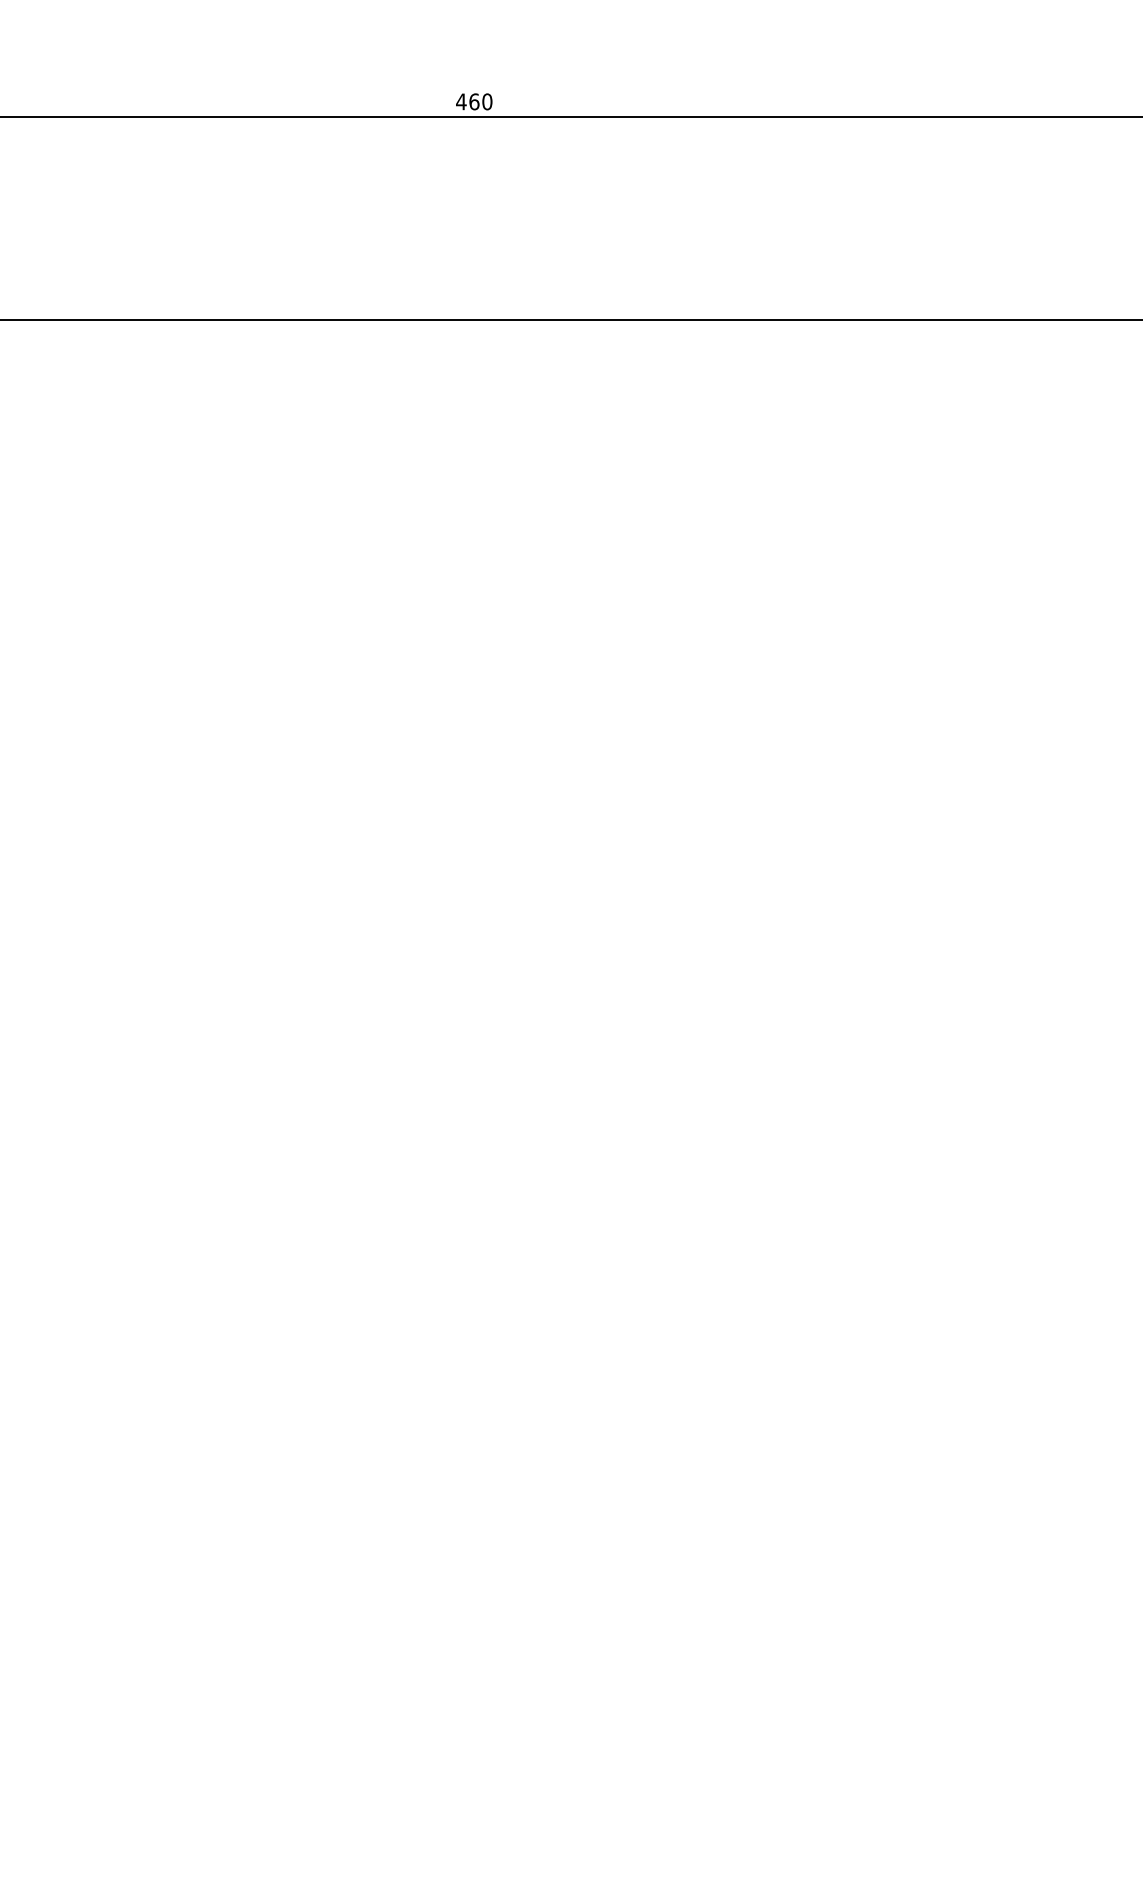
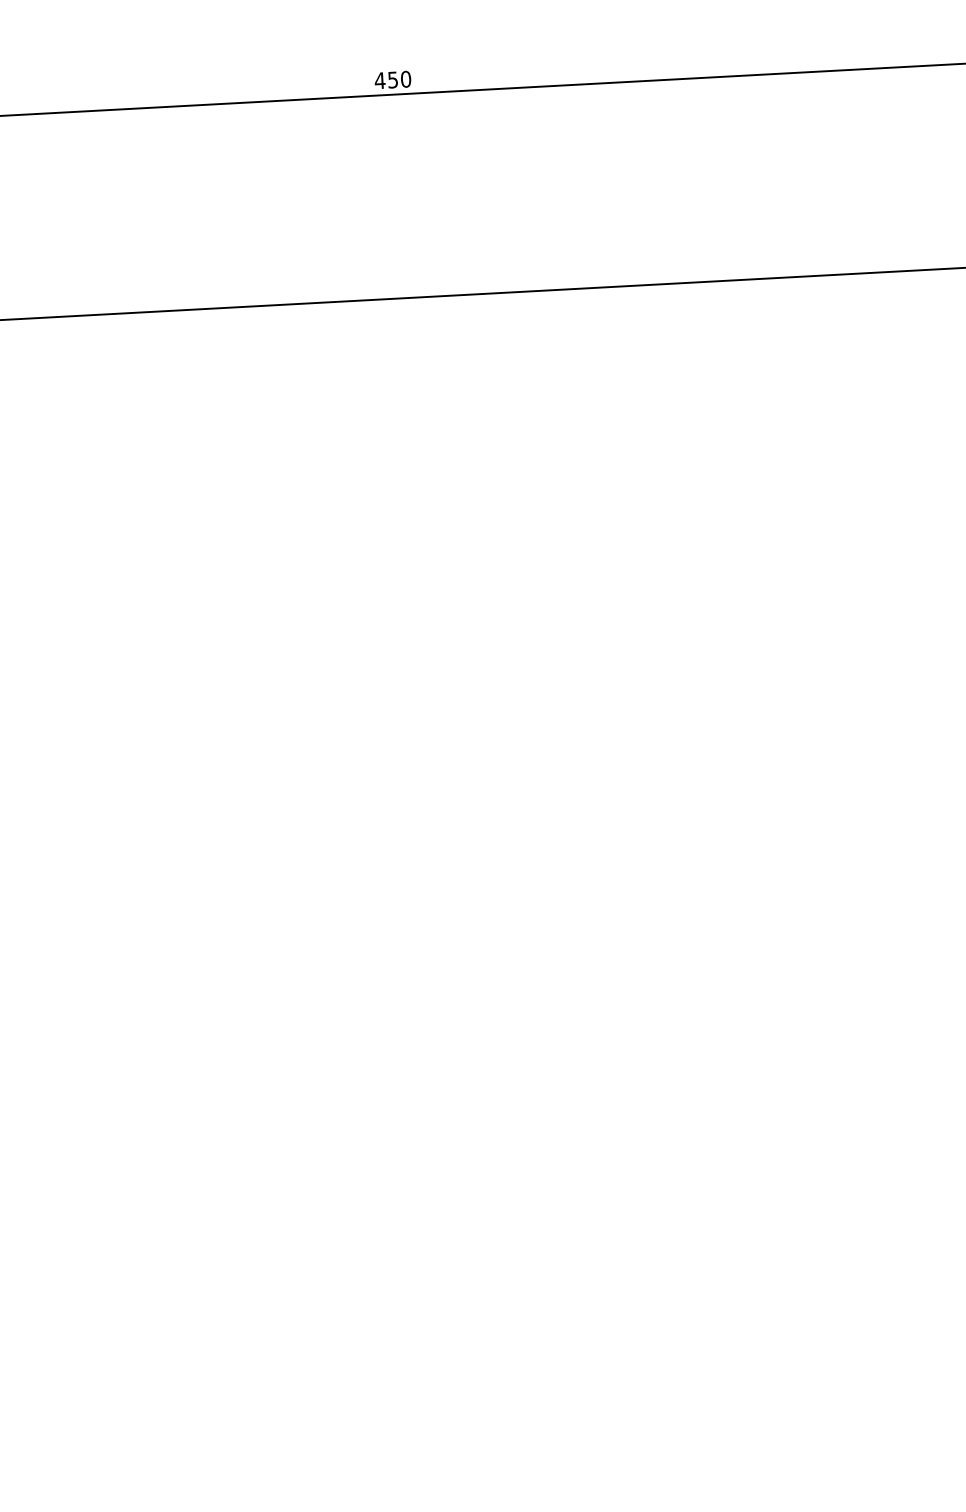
text: (474, 101) -> (393, 79), 460 -> 450

